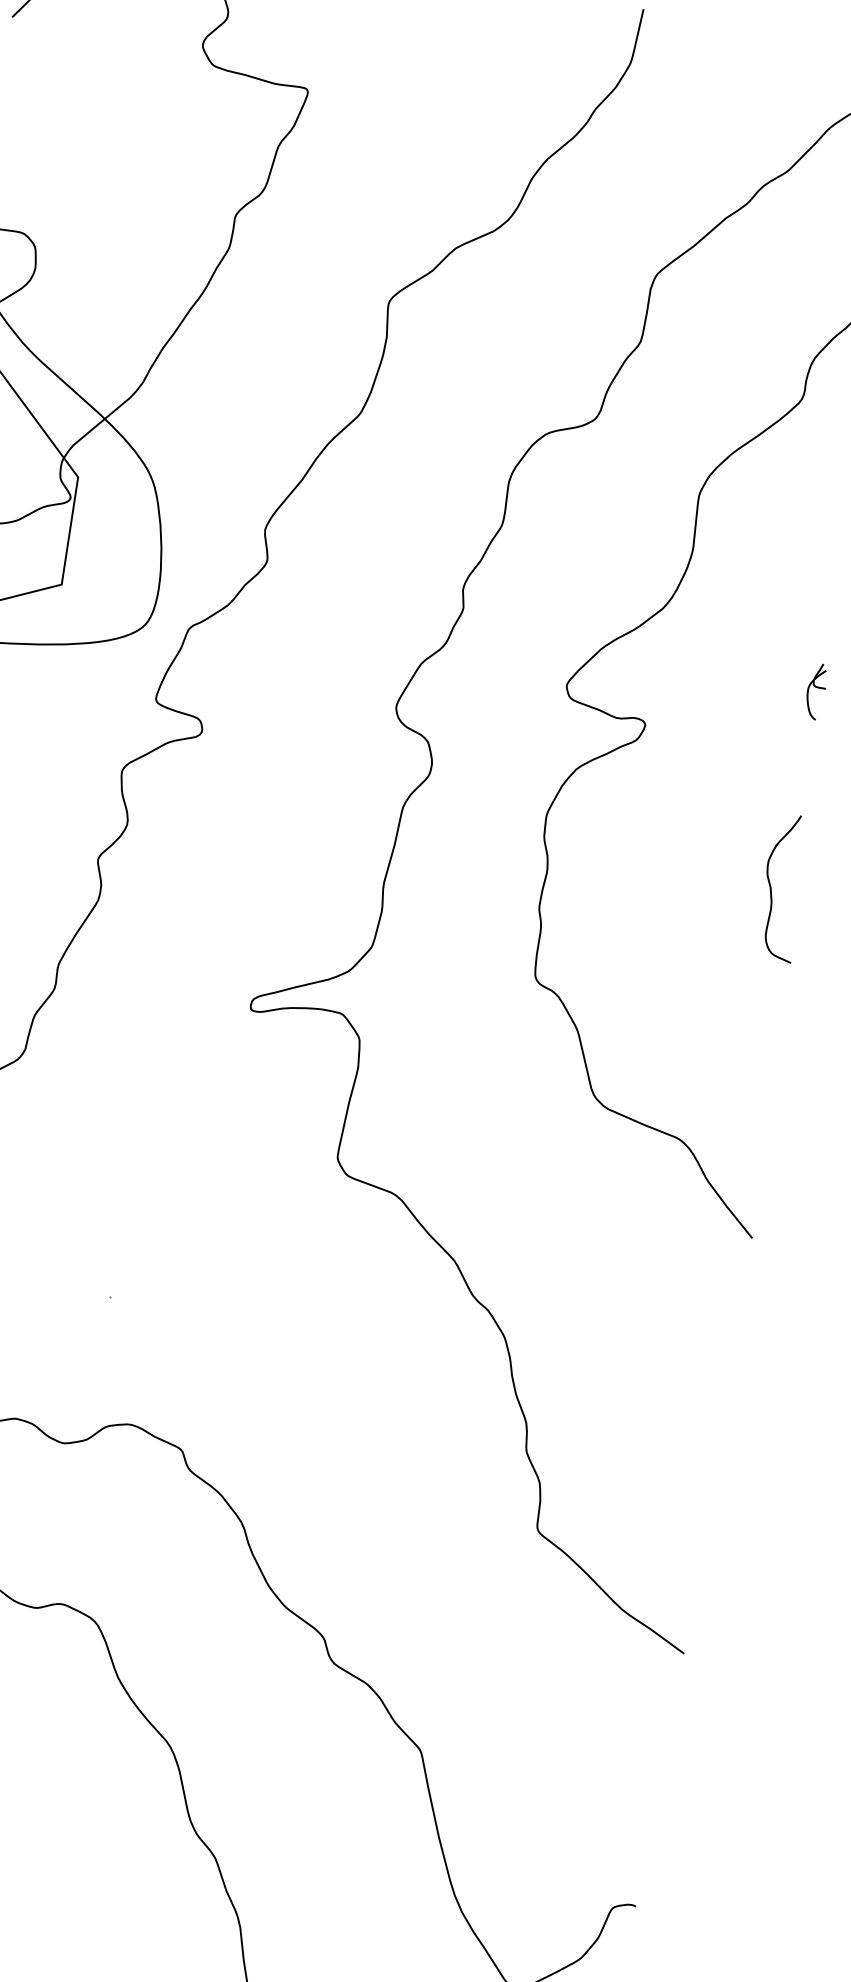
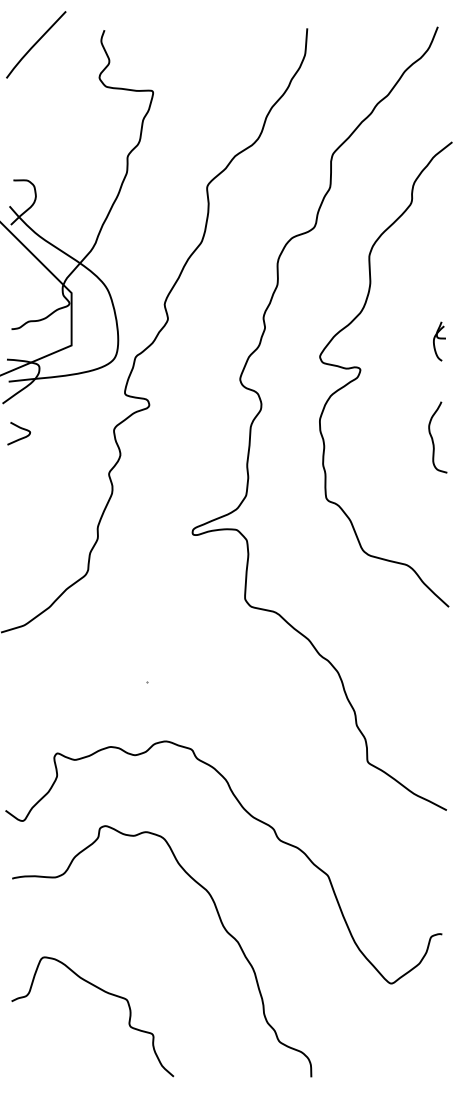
part: (816, 691) -> (439, 341), size x1.43

